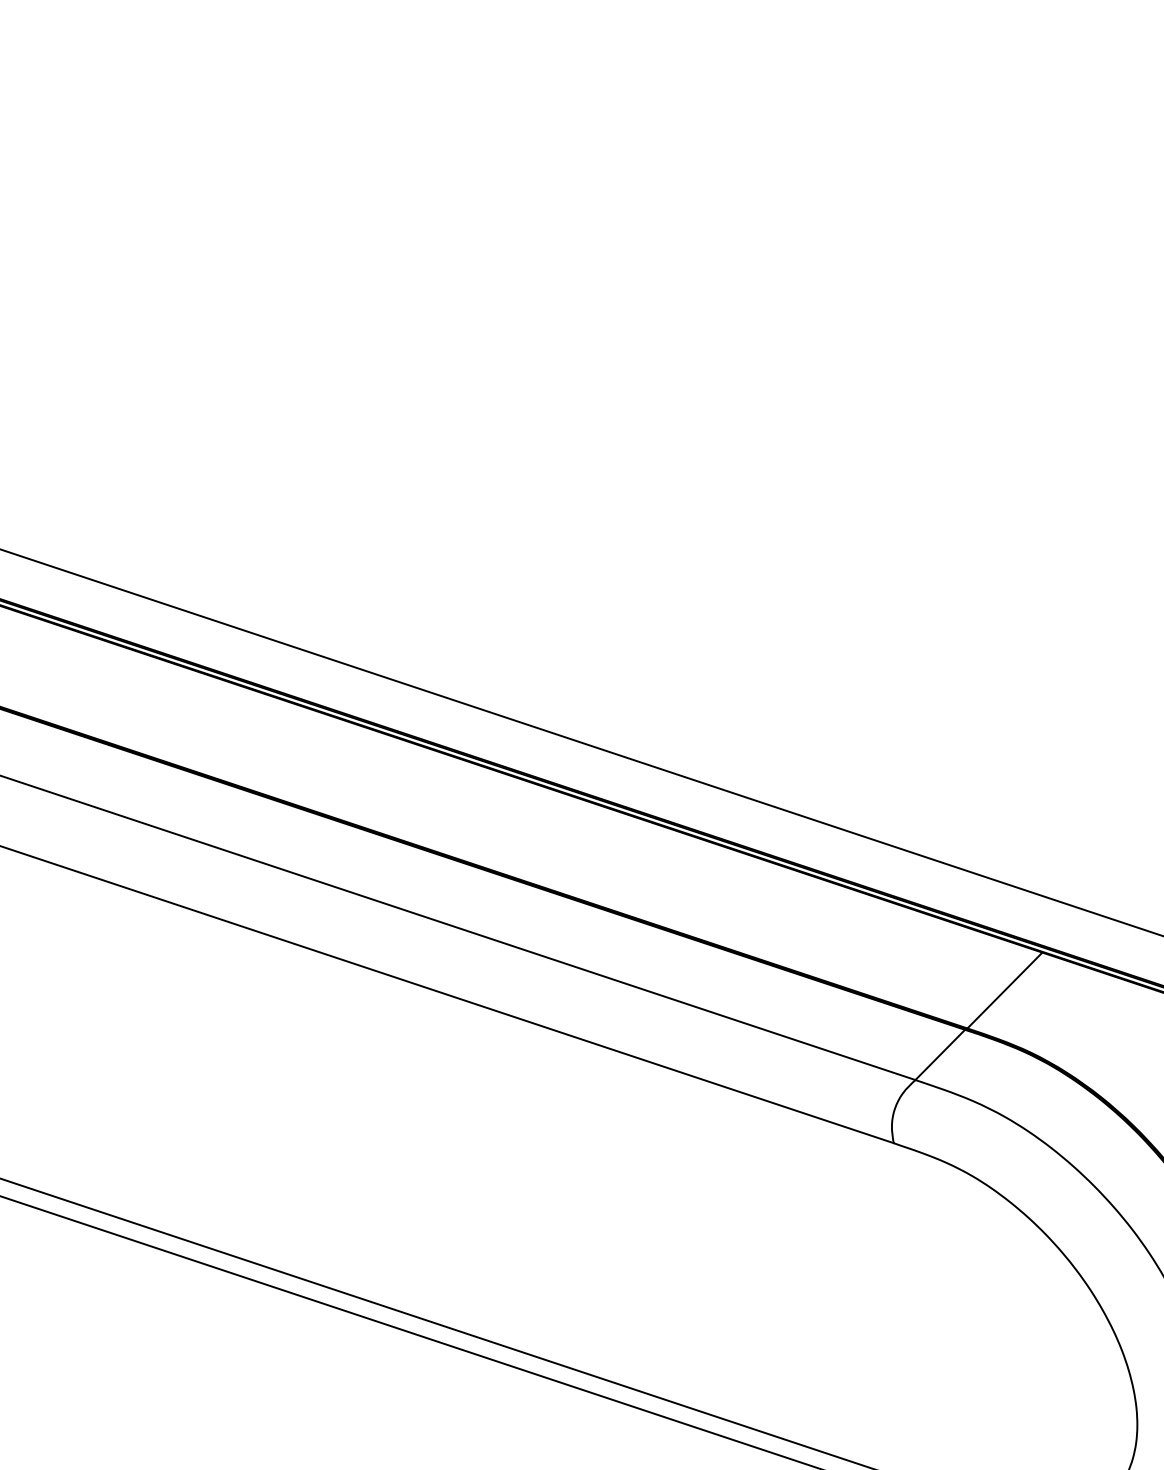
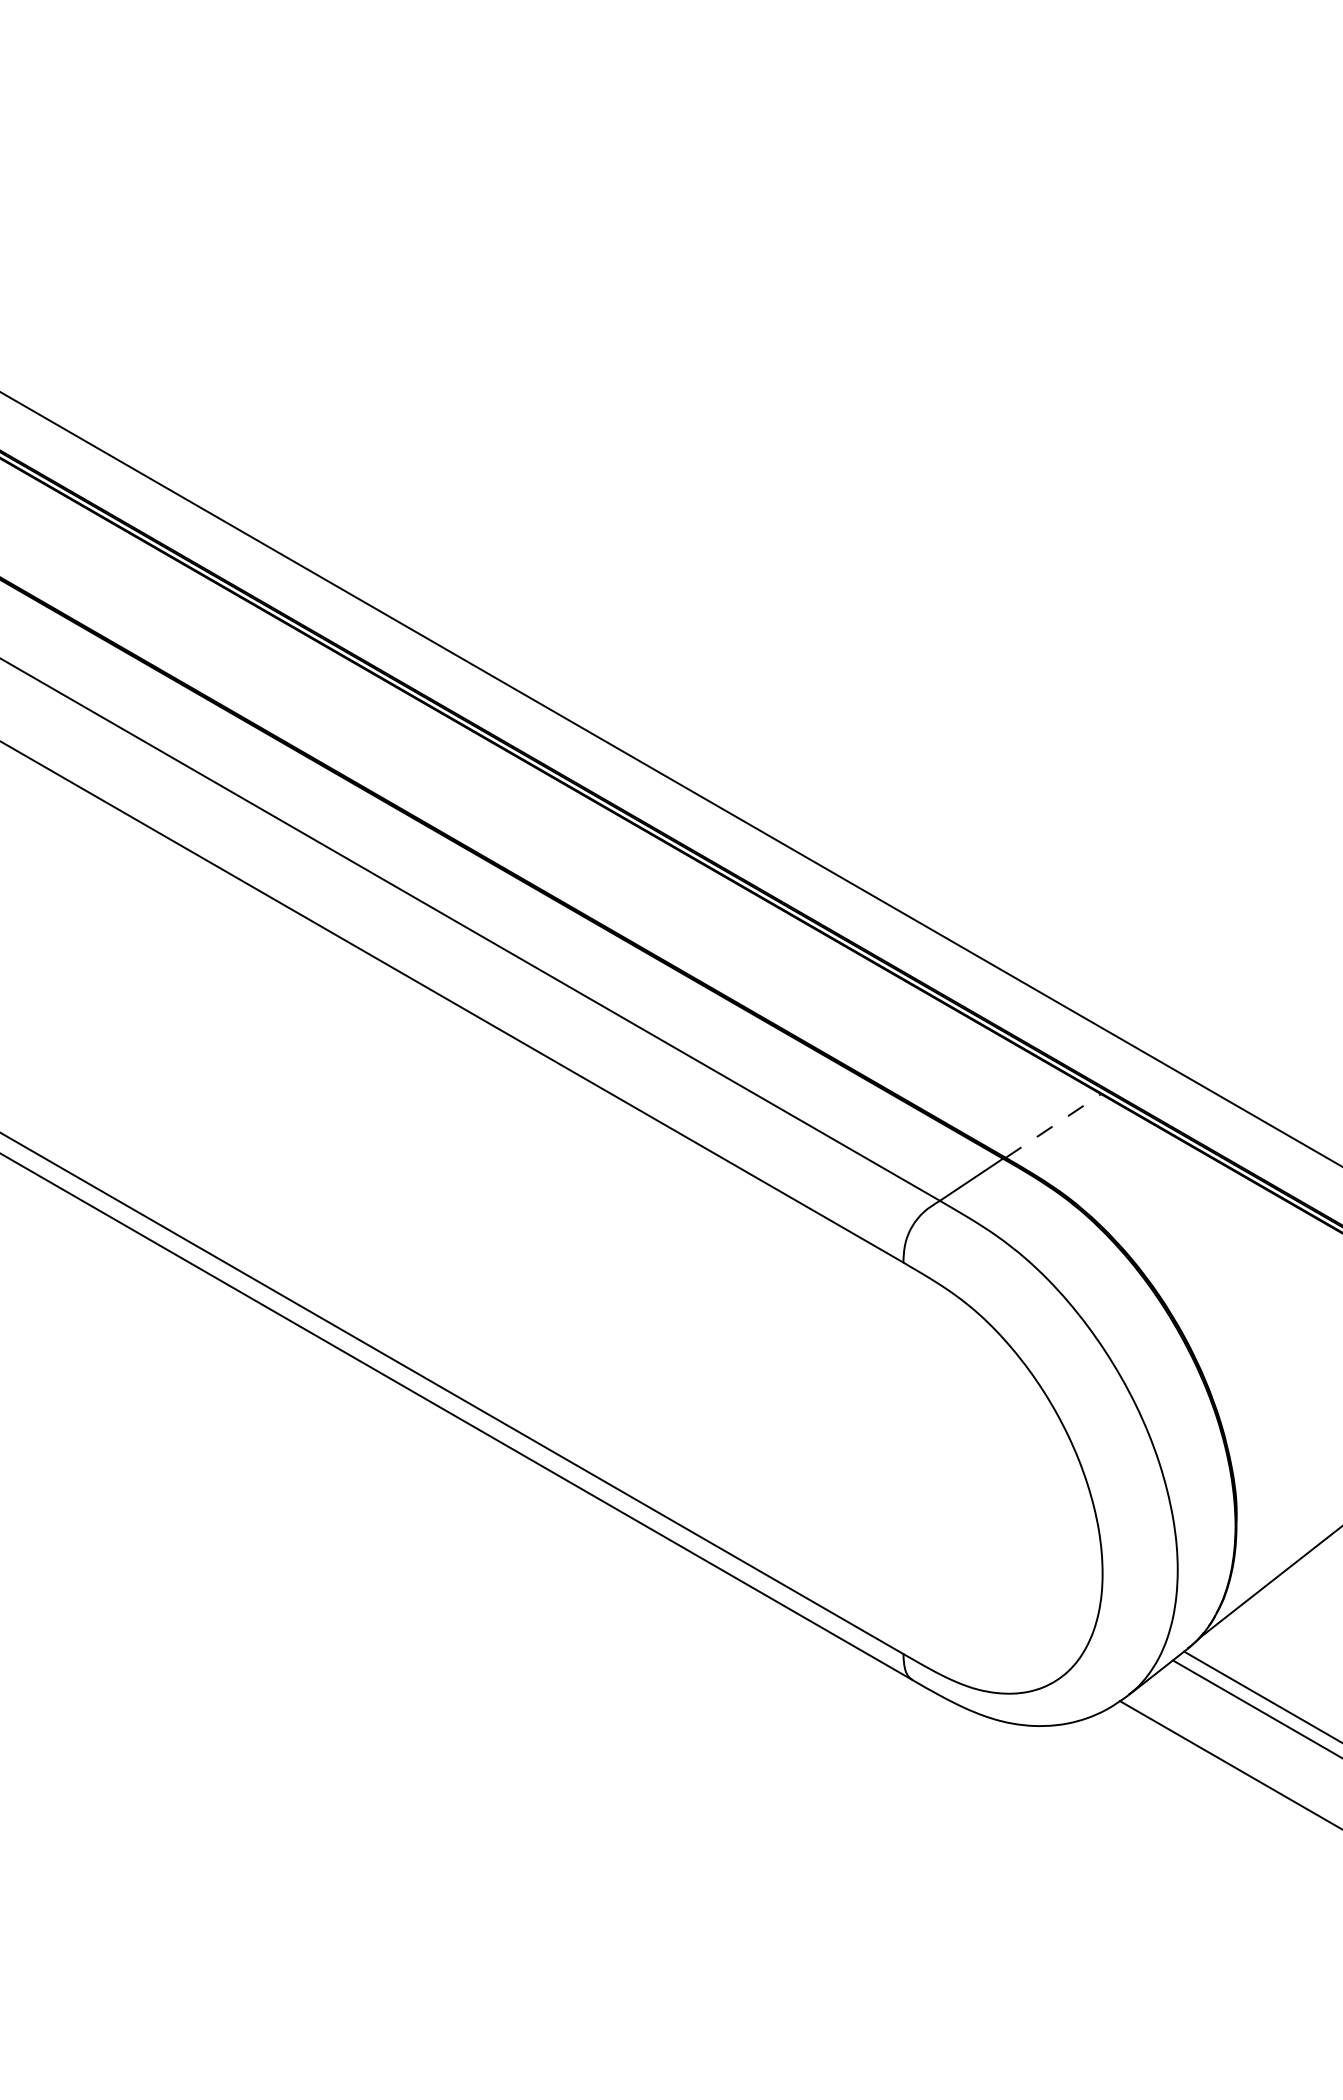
line: (1004, 990) -> (1053, 1125), solid -> dashed

